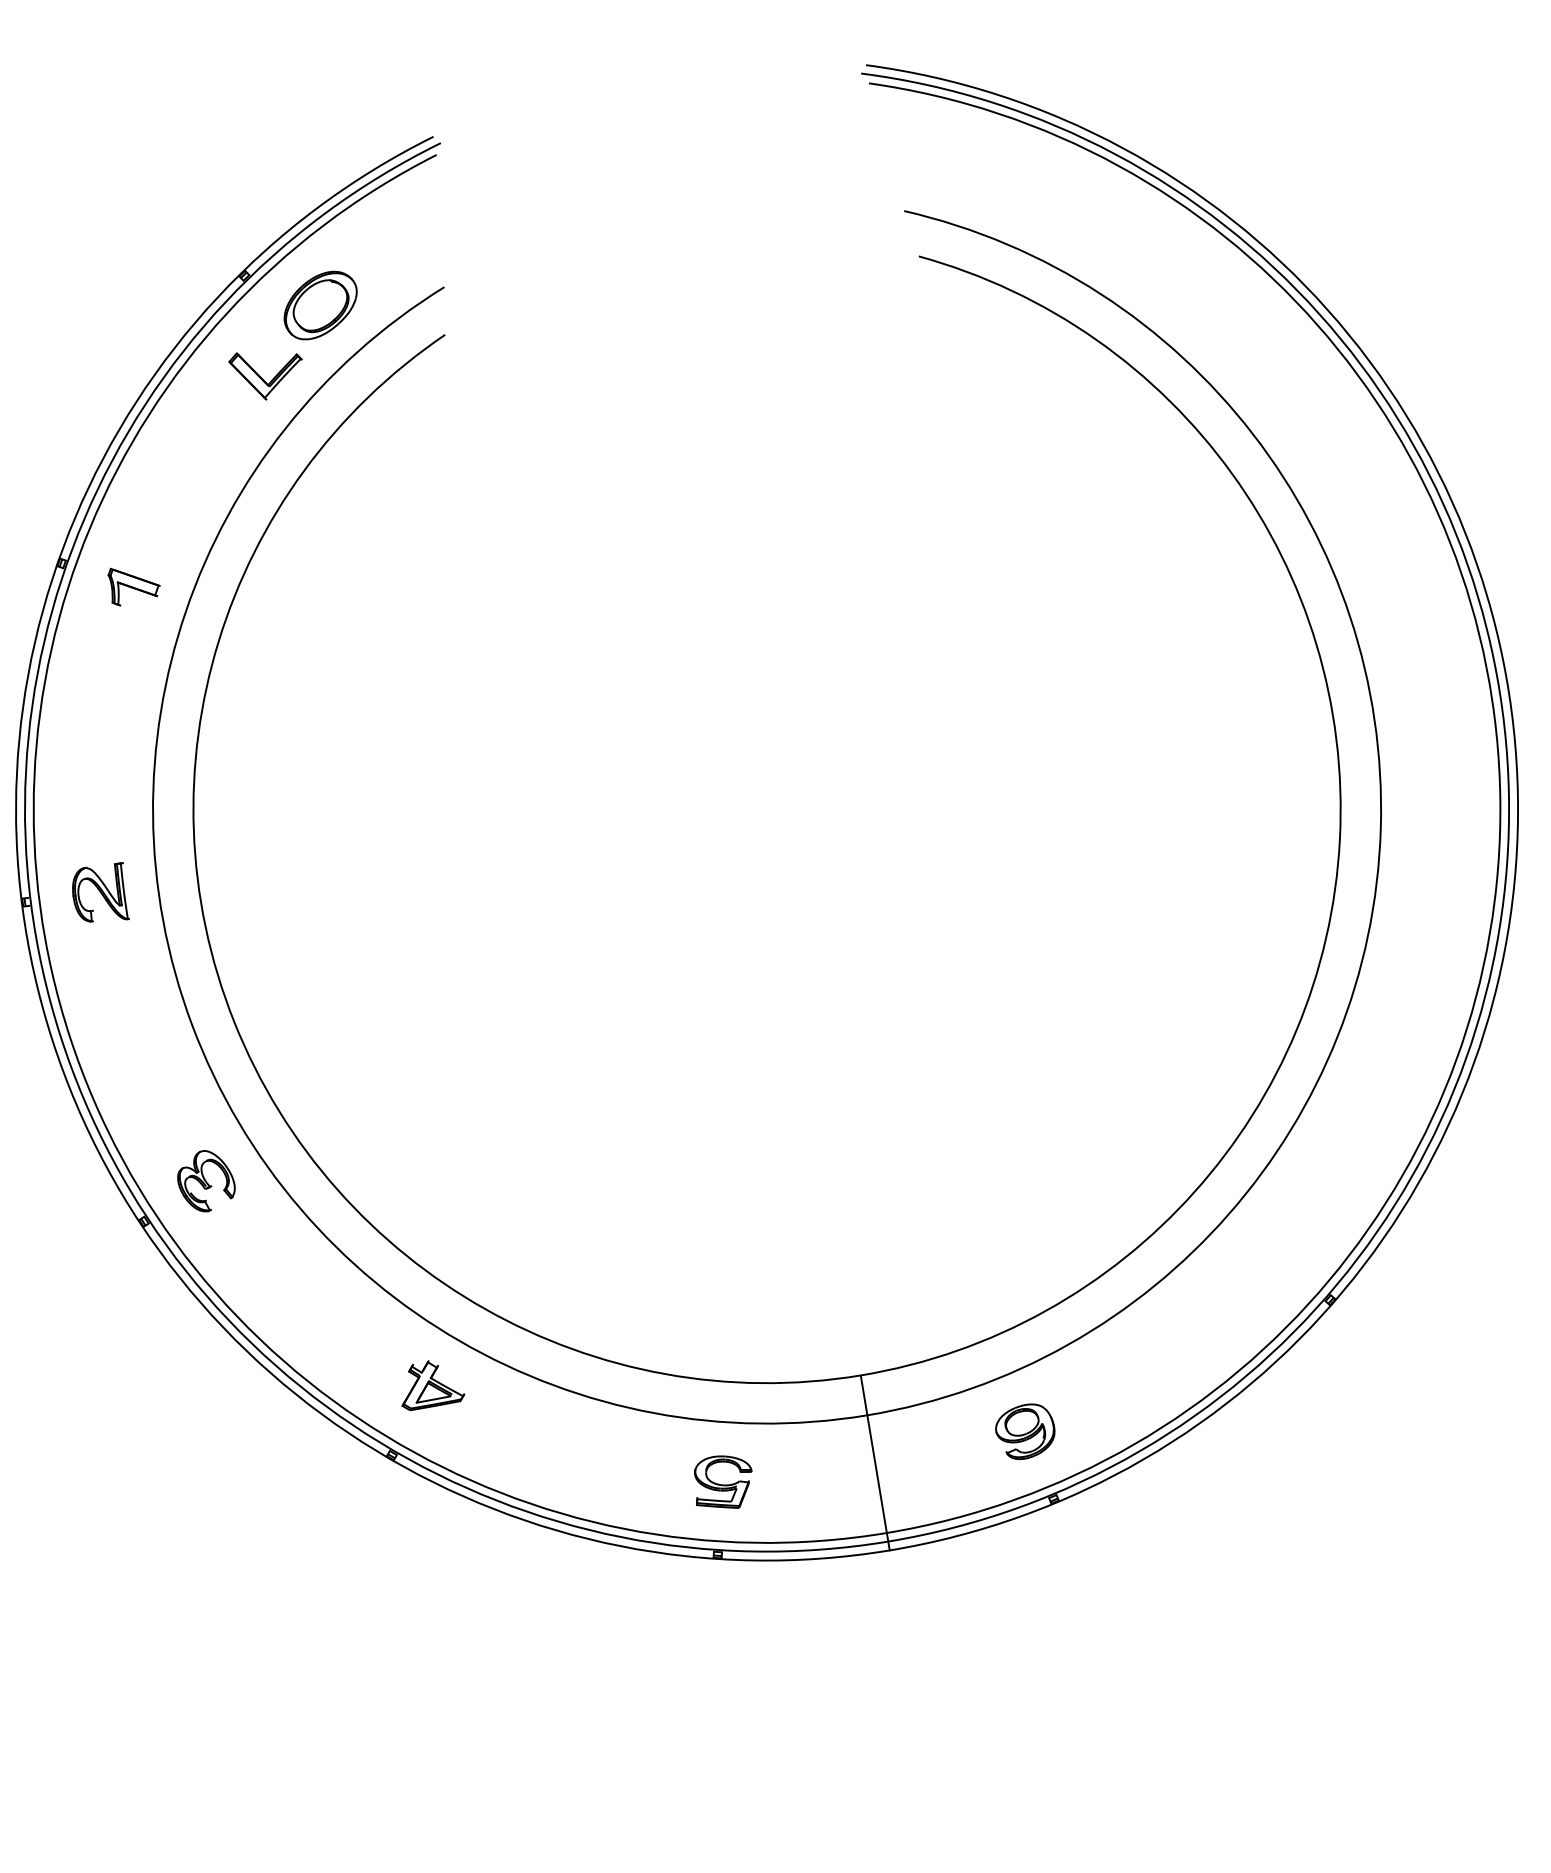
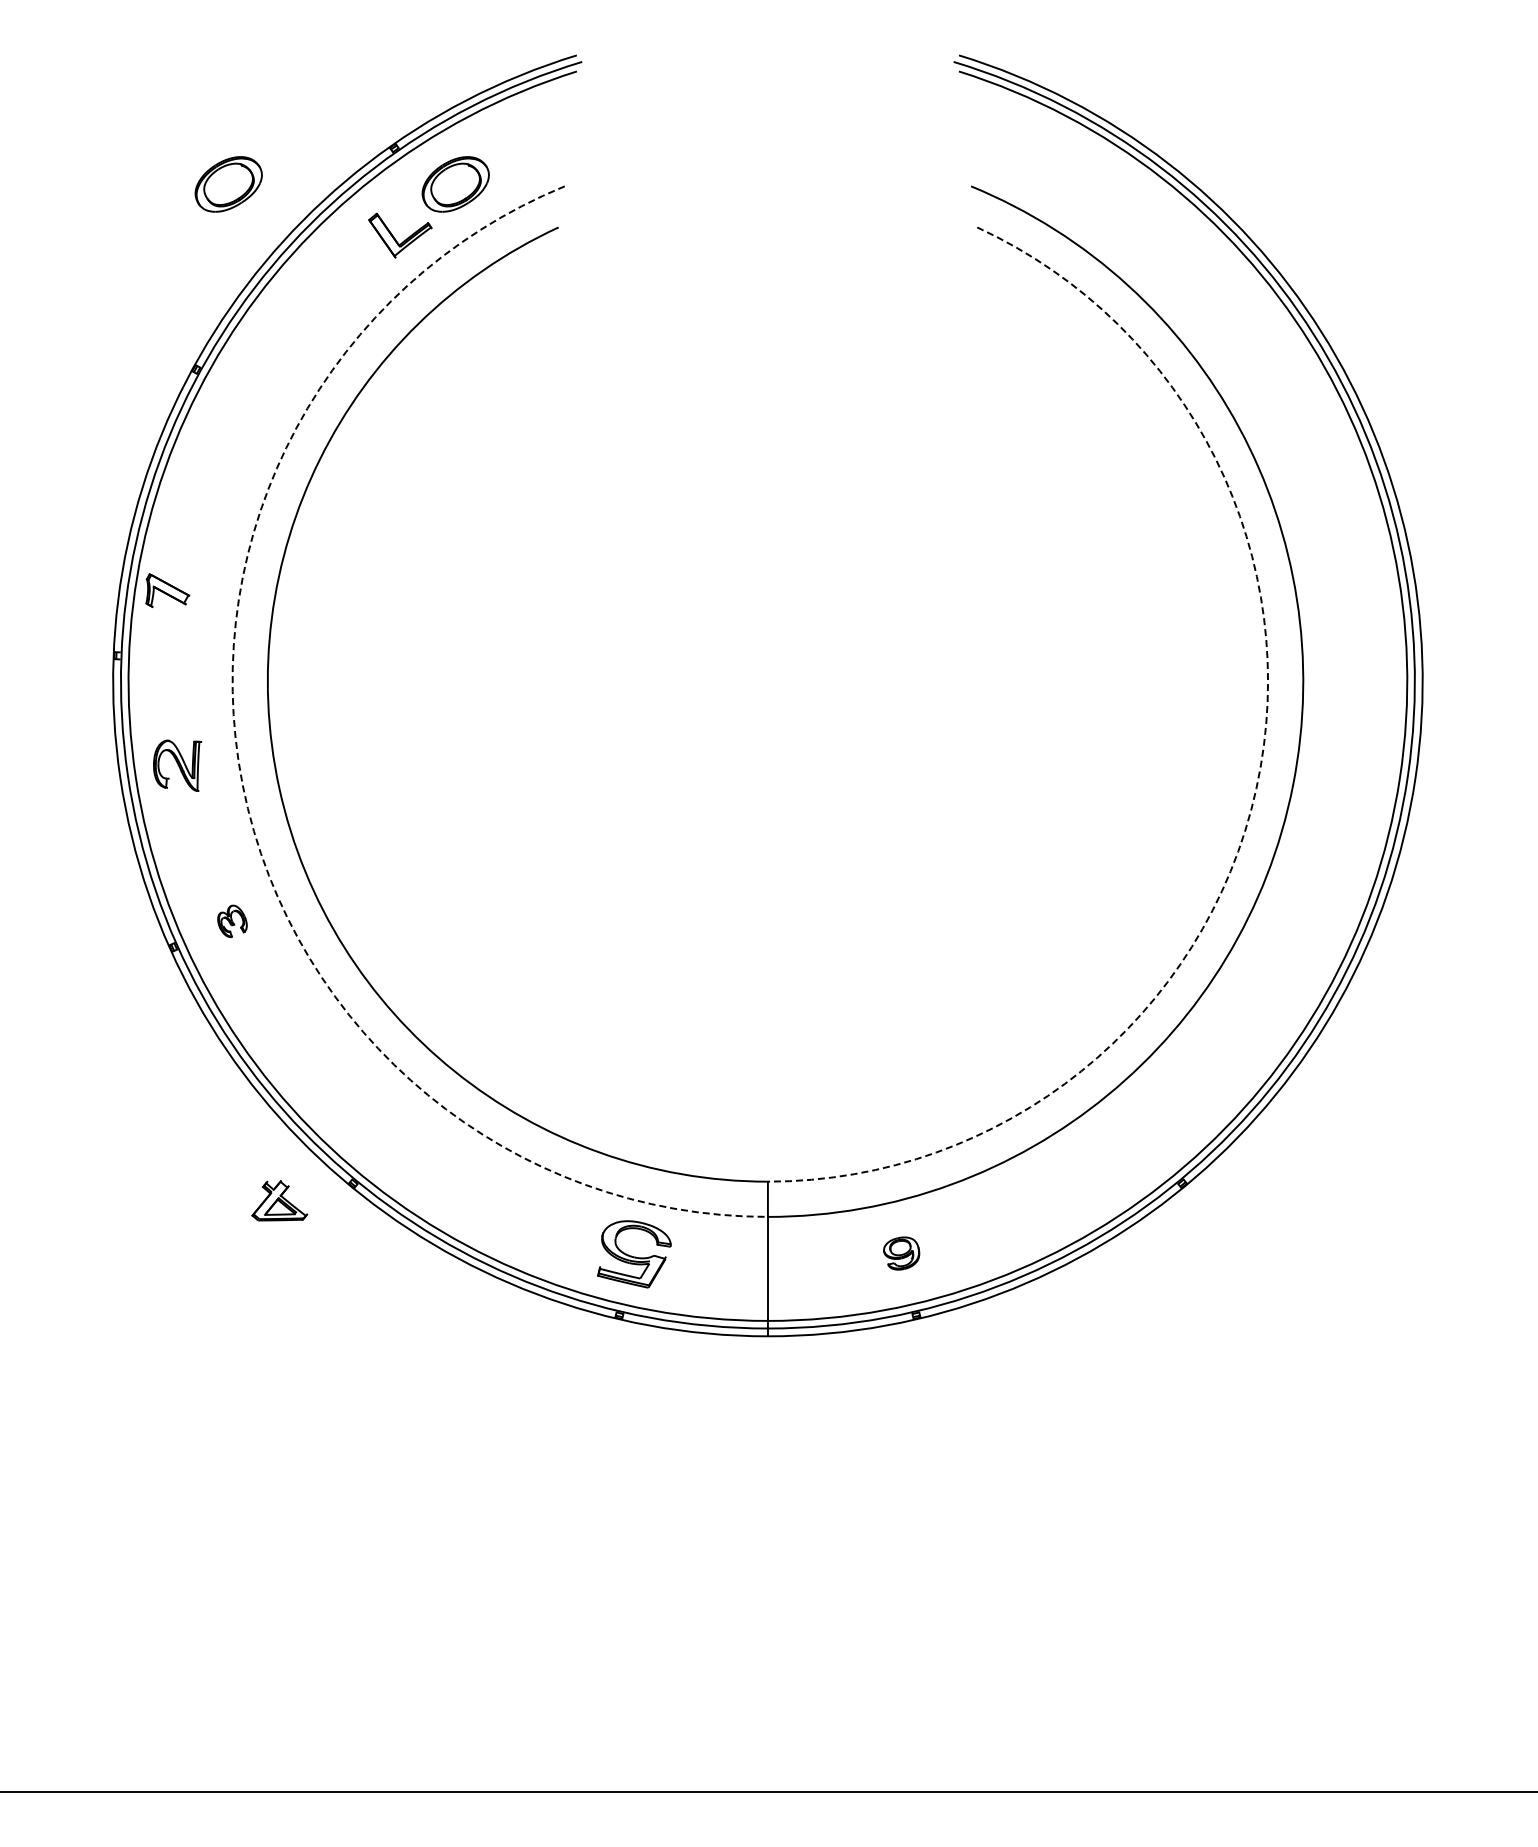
part: (63, 348) -> (228, 184), added
part: (133, 584) -> (167, 590), moved
arc: (1339, 838) -> (1256, 788), solid -> dashed
part: (100, 894) -> (177, 765), moved
arc: (191, 1025) -> (242, 785), solid -> dashed
part: (206, 1181) -> (232, 921), size x0.6
part: (430, 1383) -> (279, 1200), moved
part: (1025, 1431) -> (901, 1253), size x0.7
part: (723, 1482) -> (634, 1254), size x1.4

